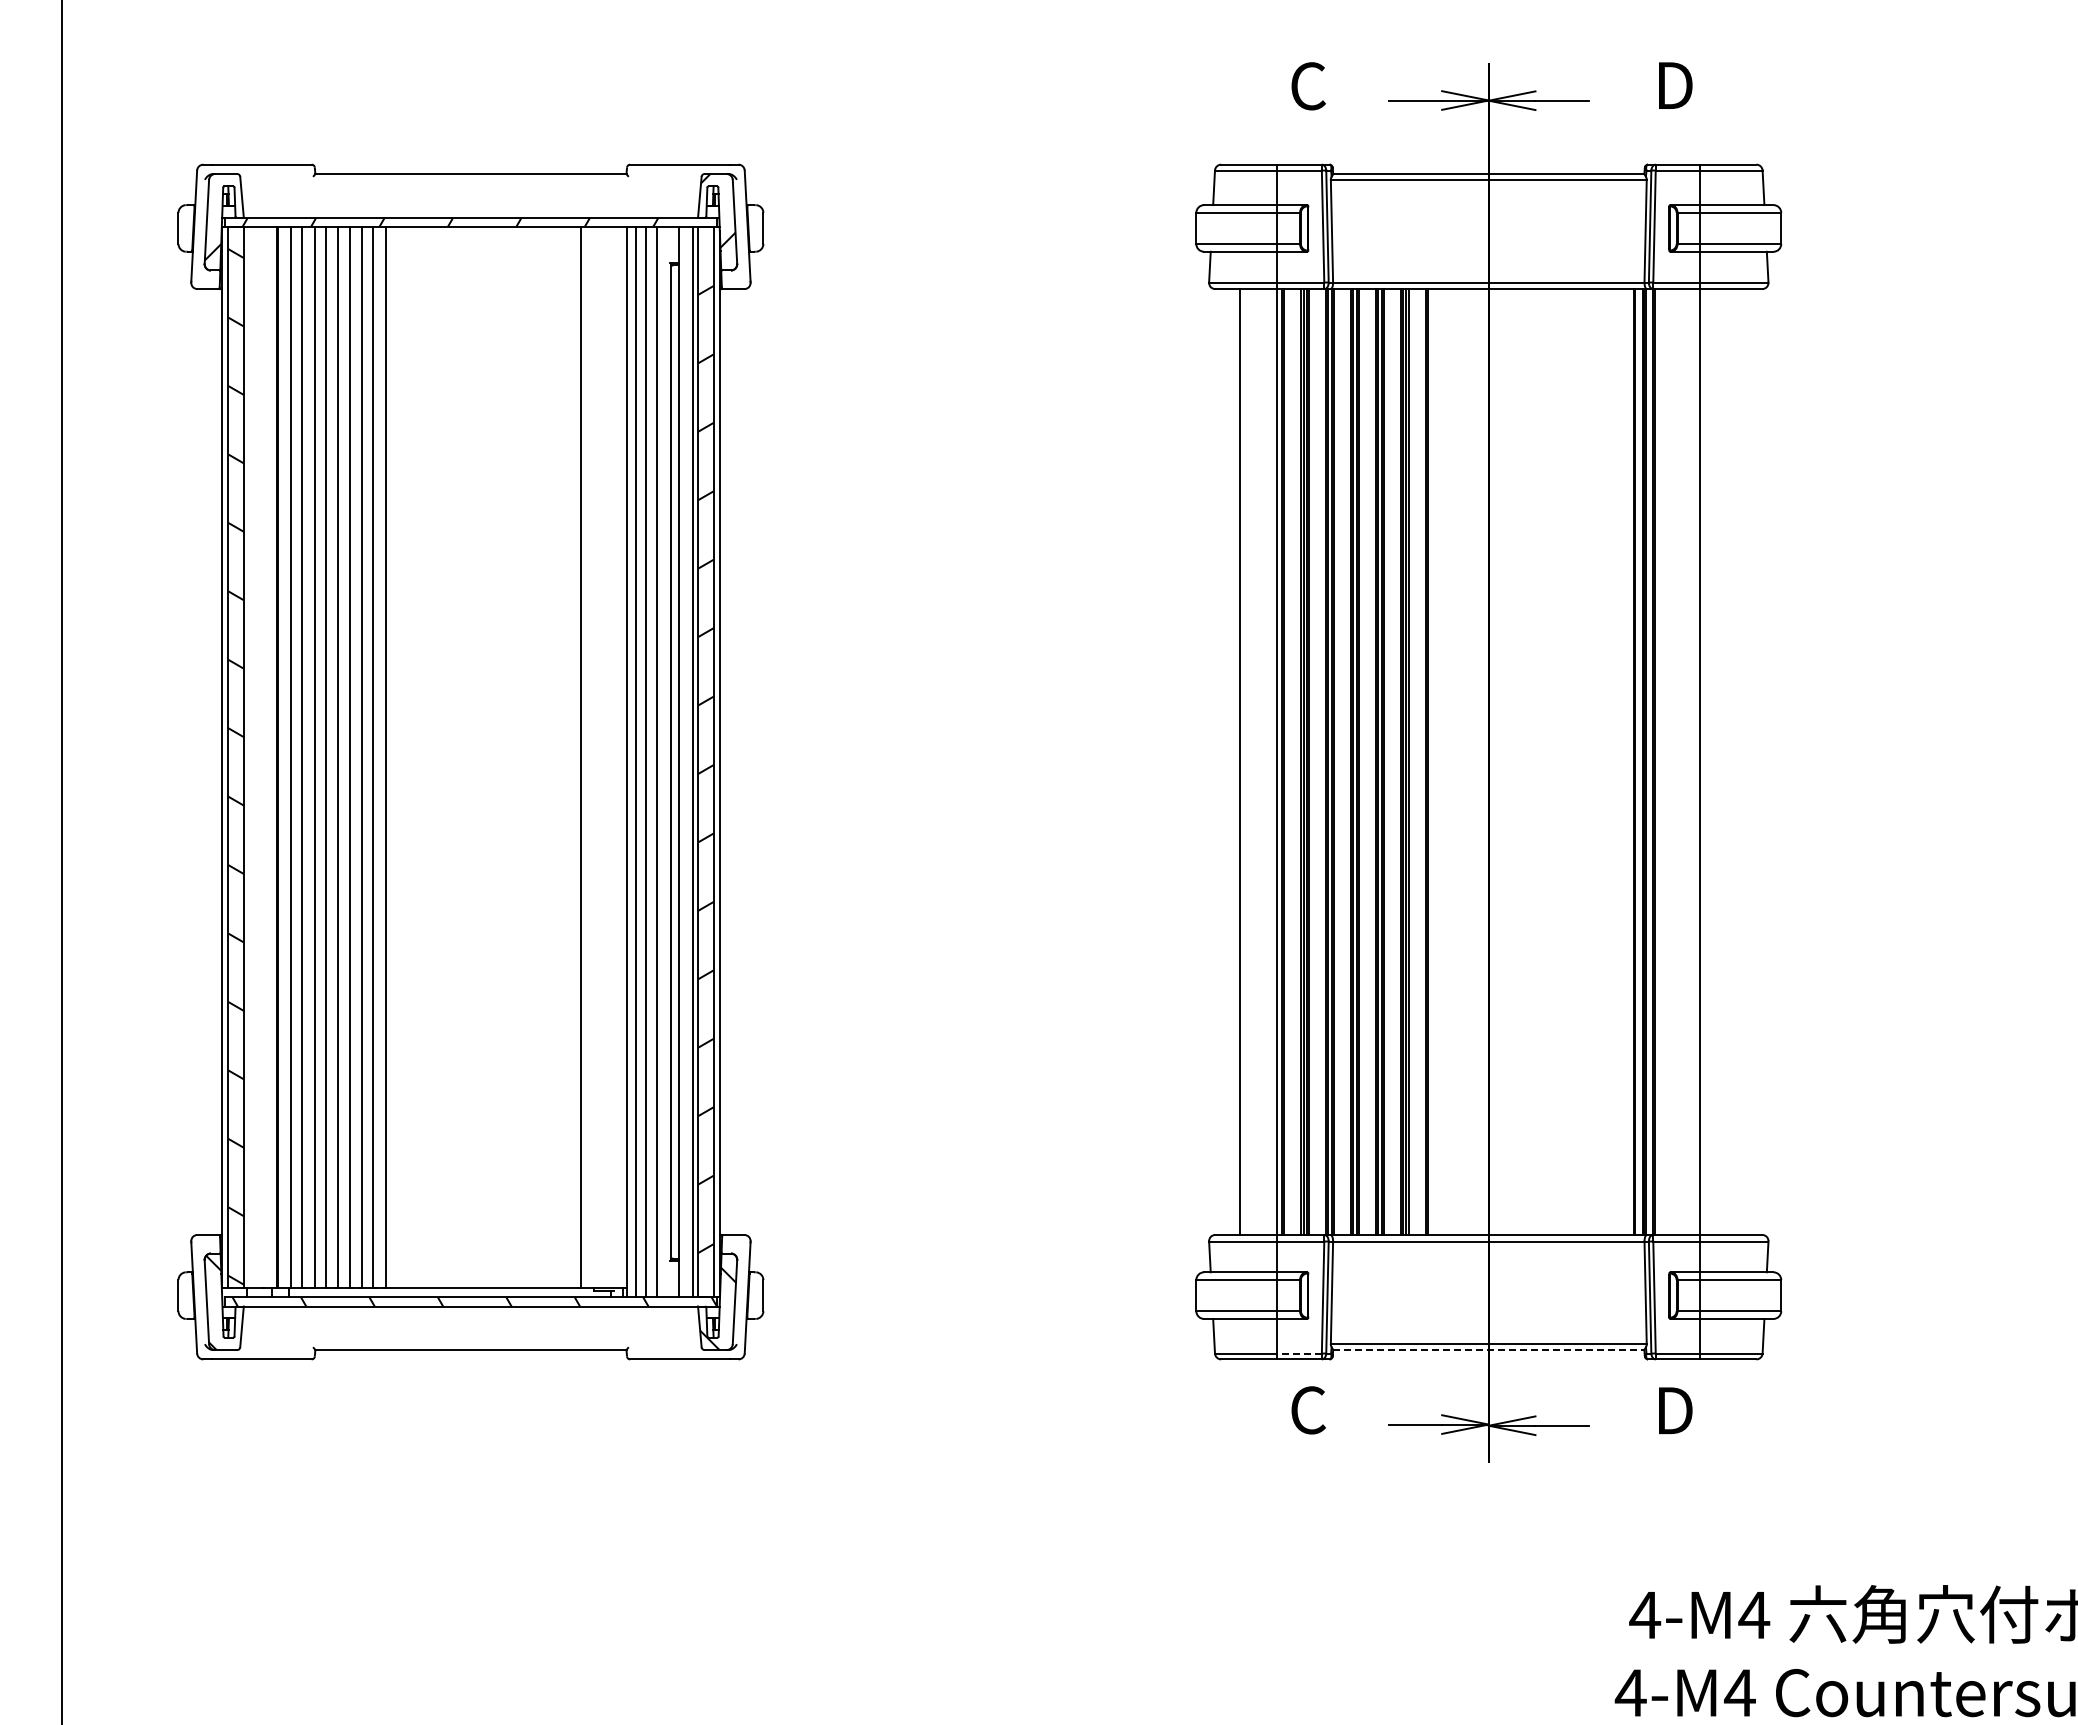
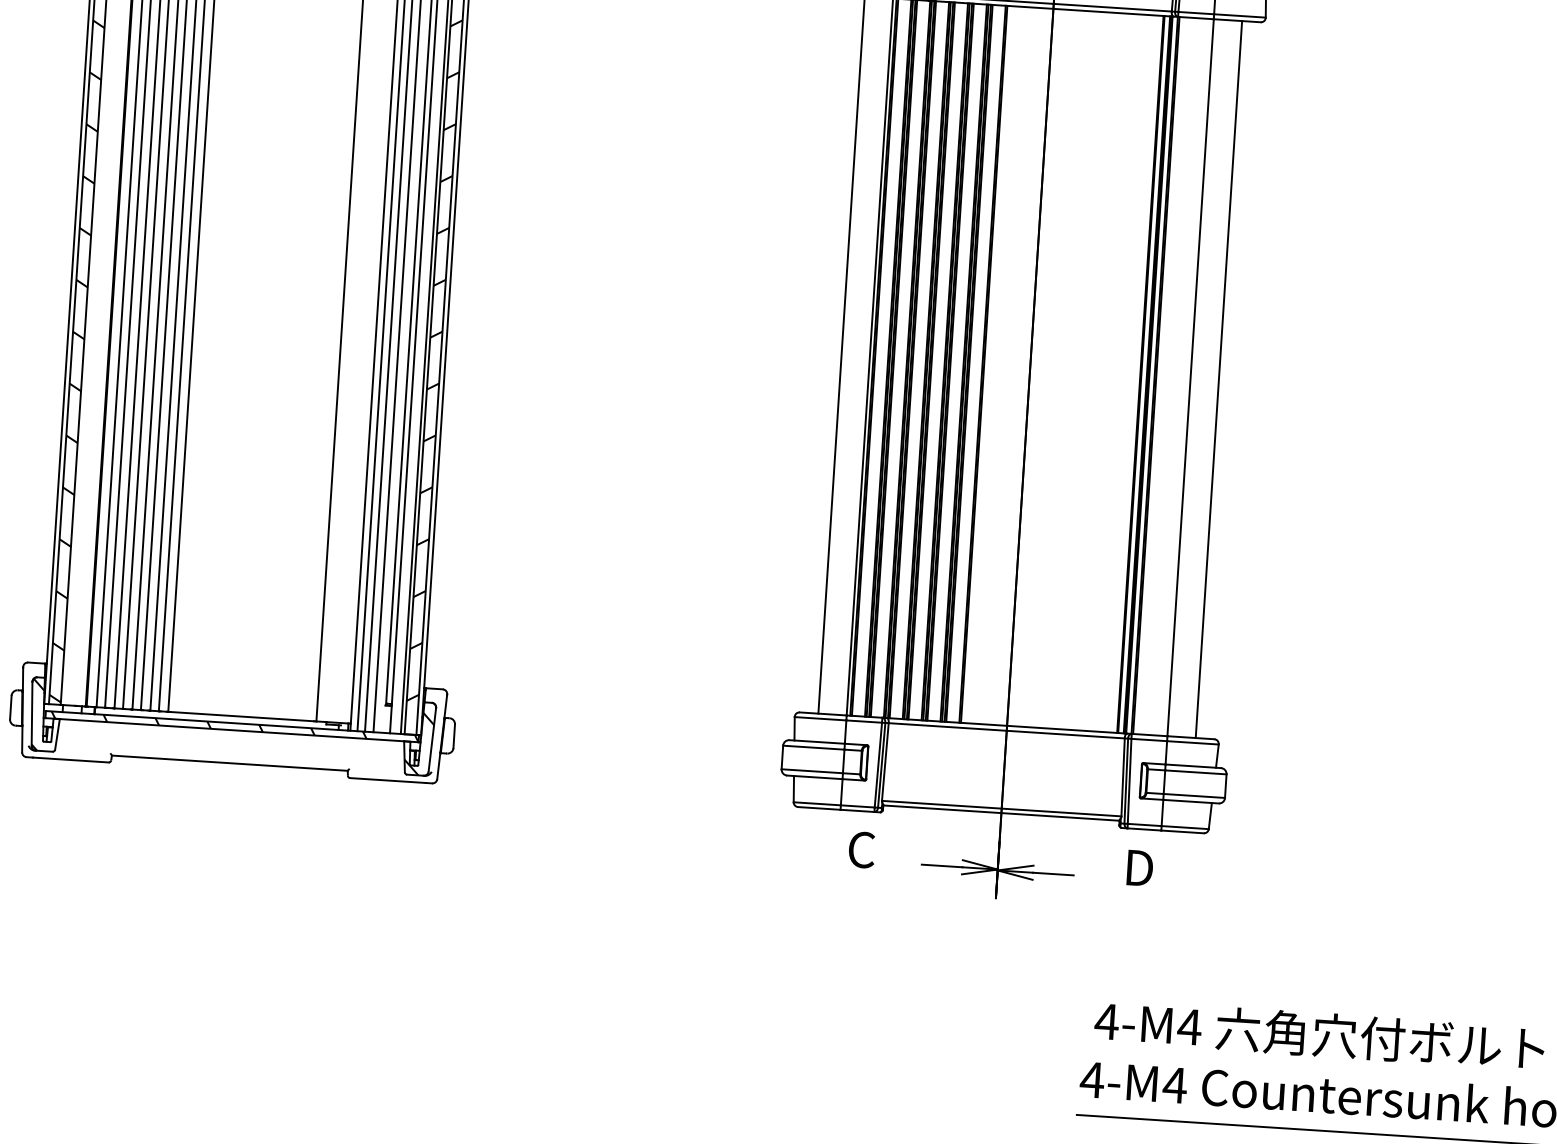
line: (1737, 761) -> (1218, 379), added
line: (1488, 1350) -> (1001, 813), dashed -> solid
line: (1299, 1353) -> (857, 806), dashed -> solid

